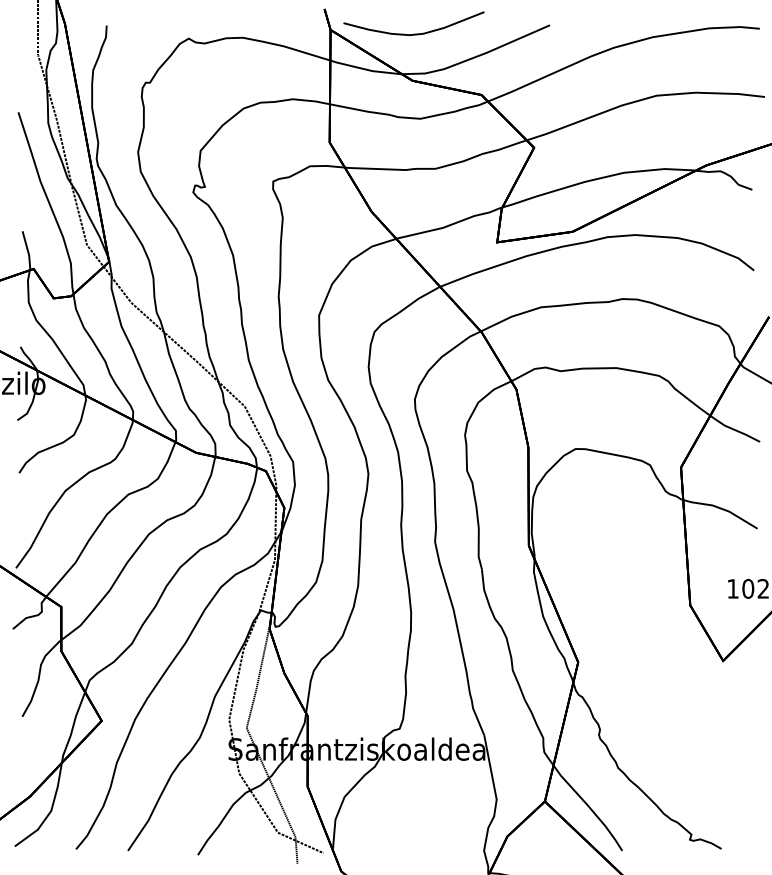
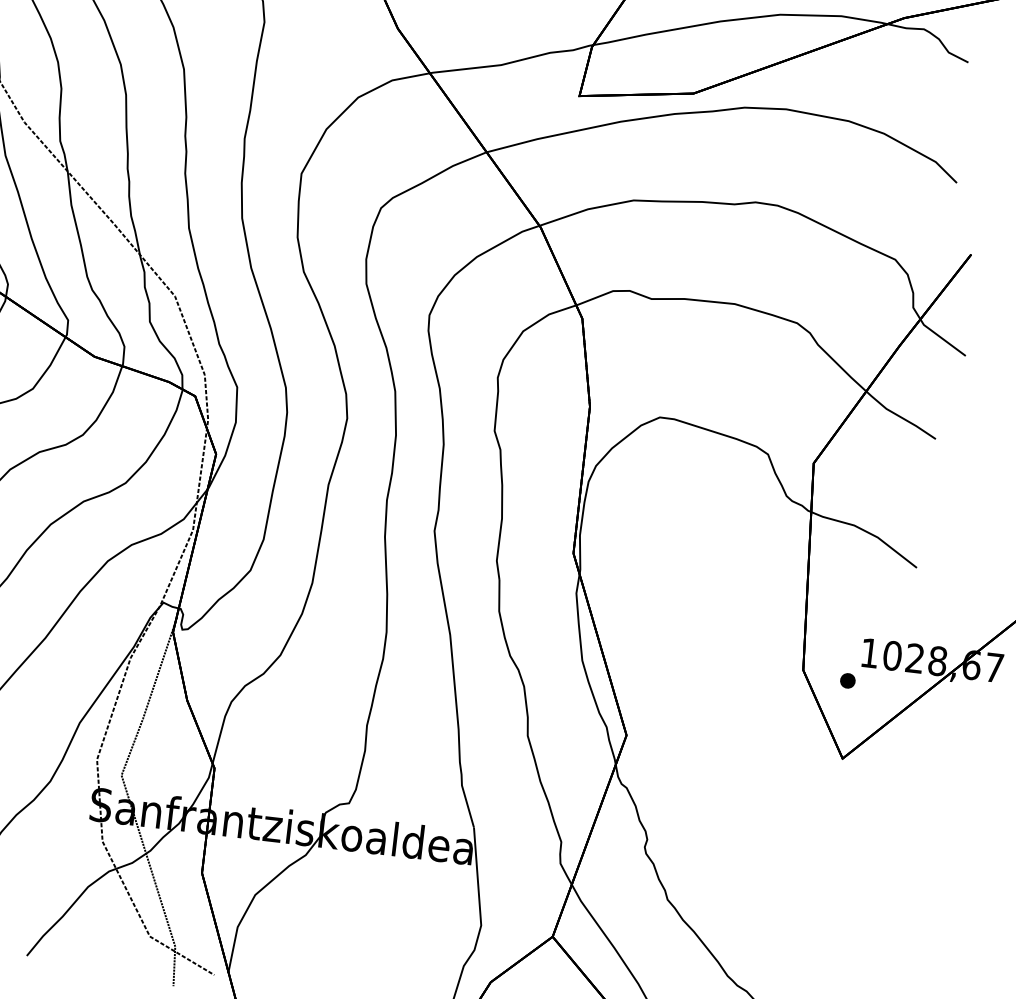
part: (720, 608) -> (847, 680), added

